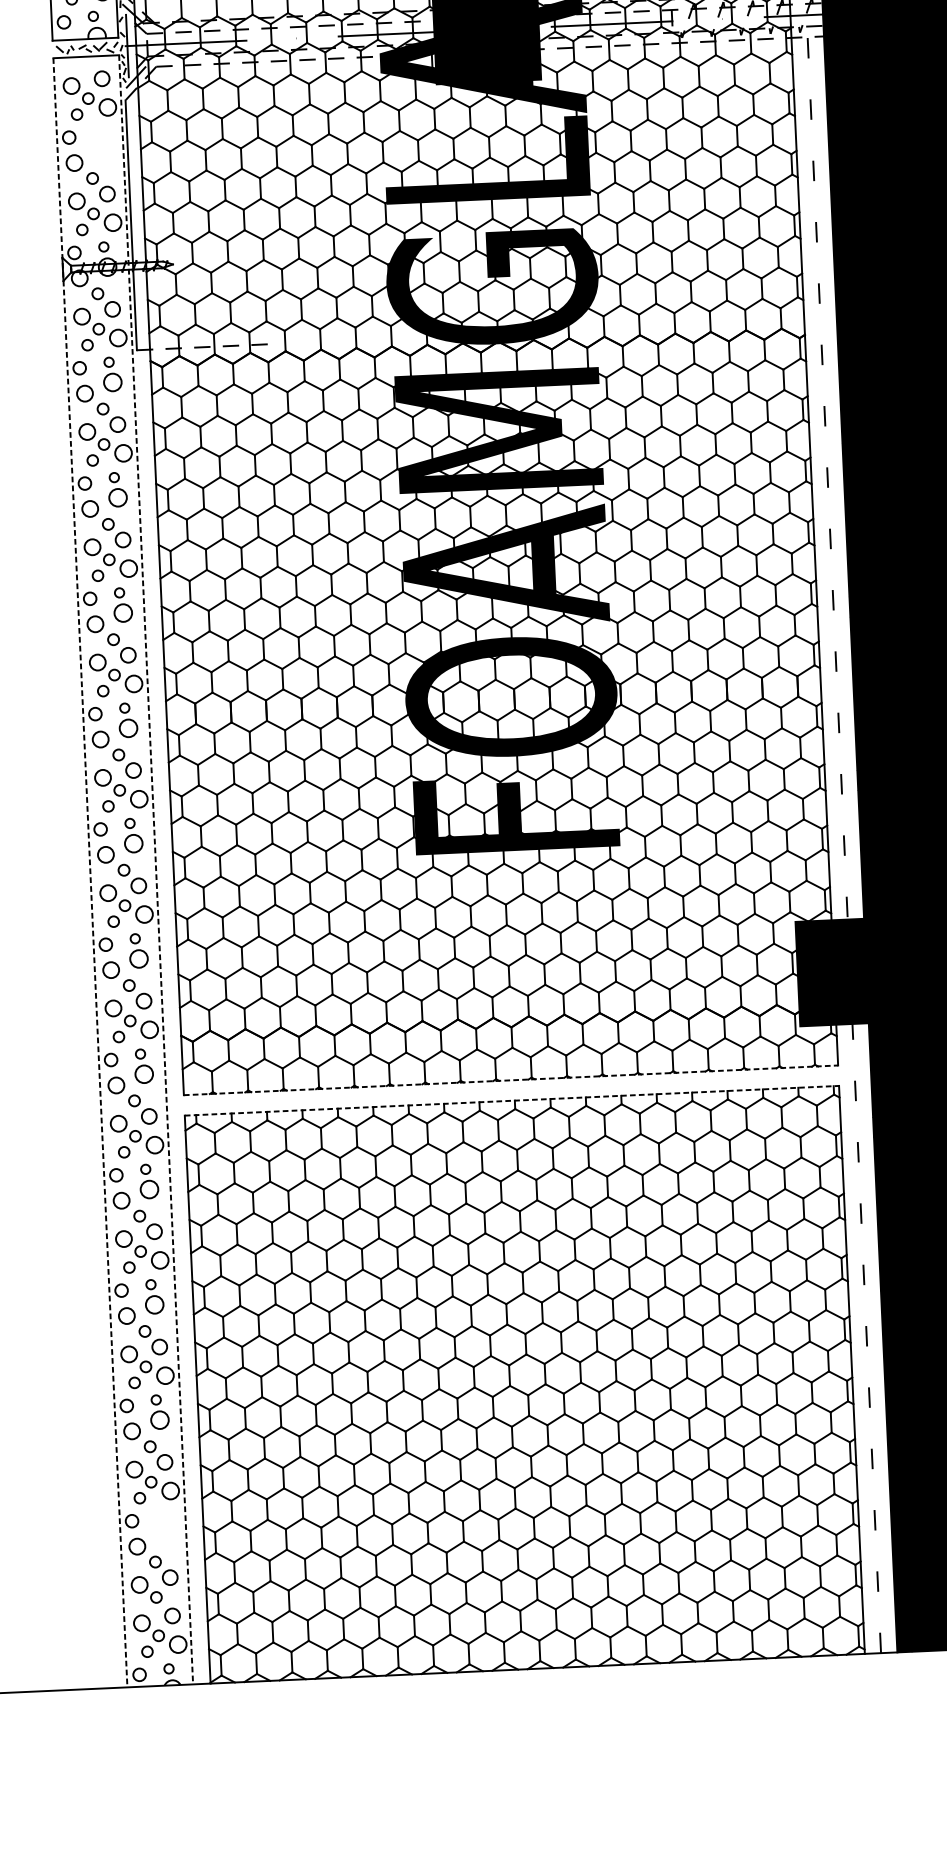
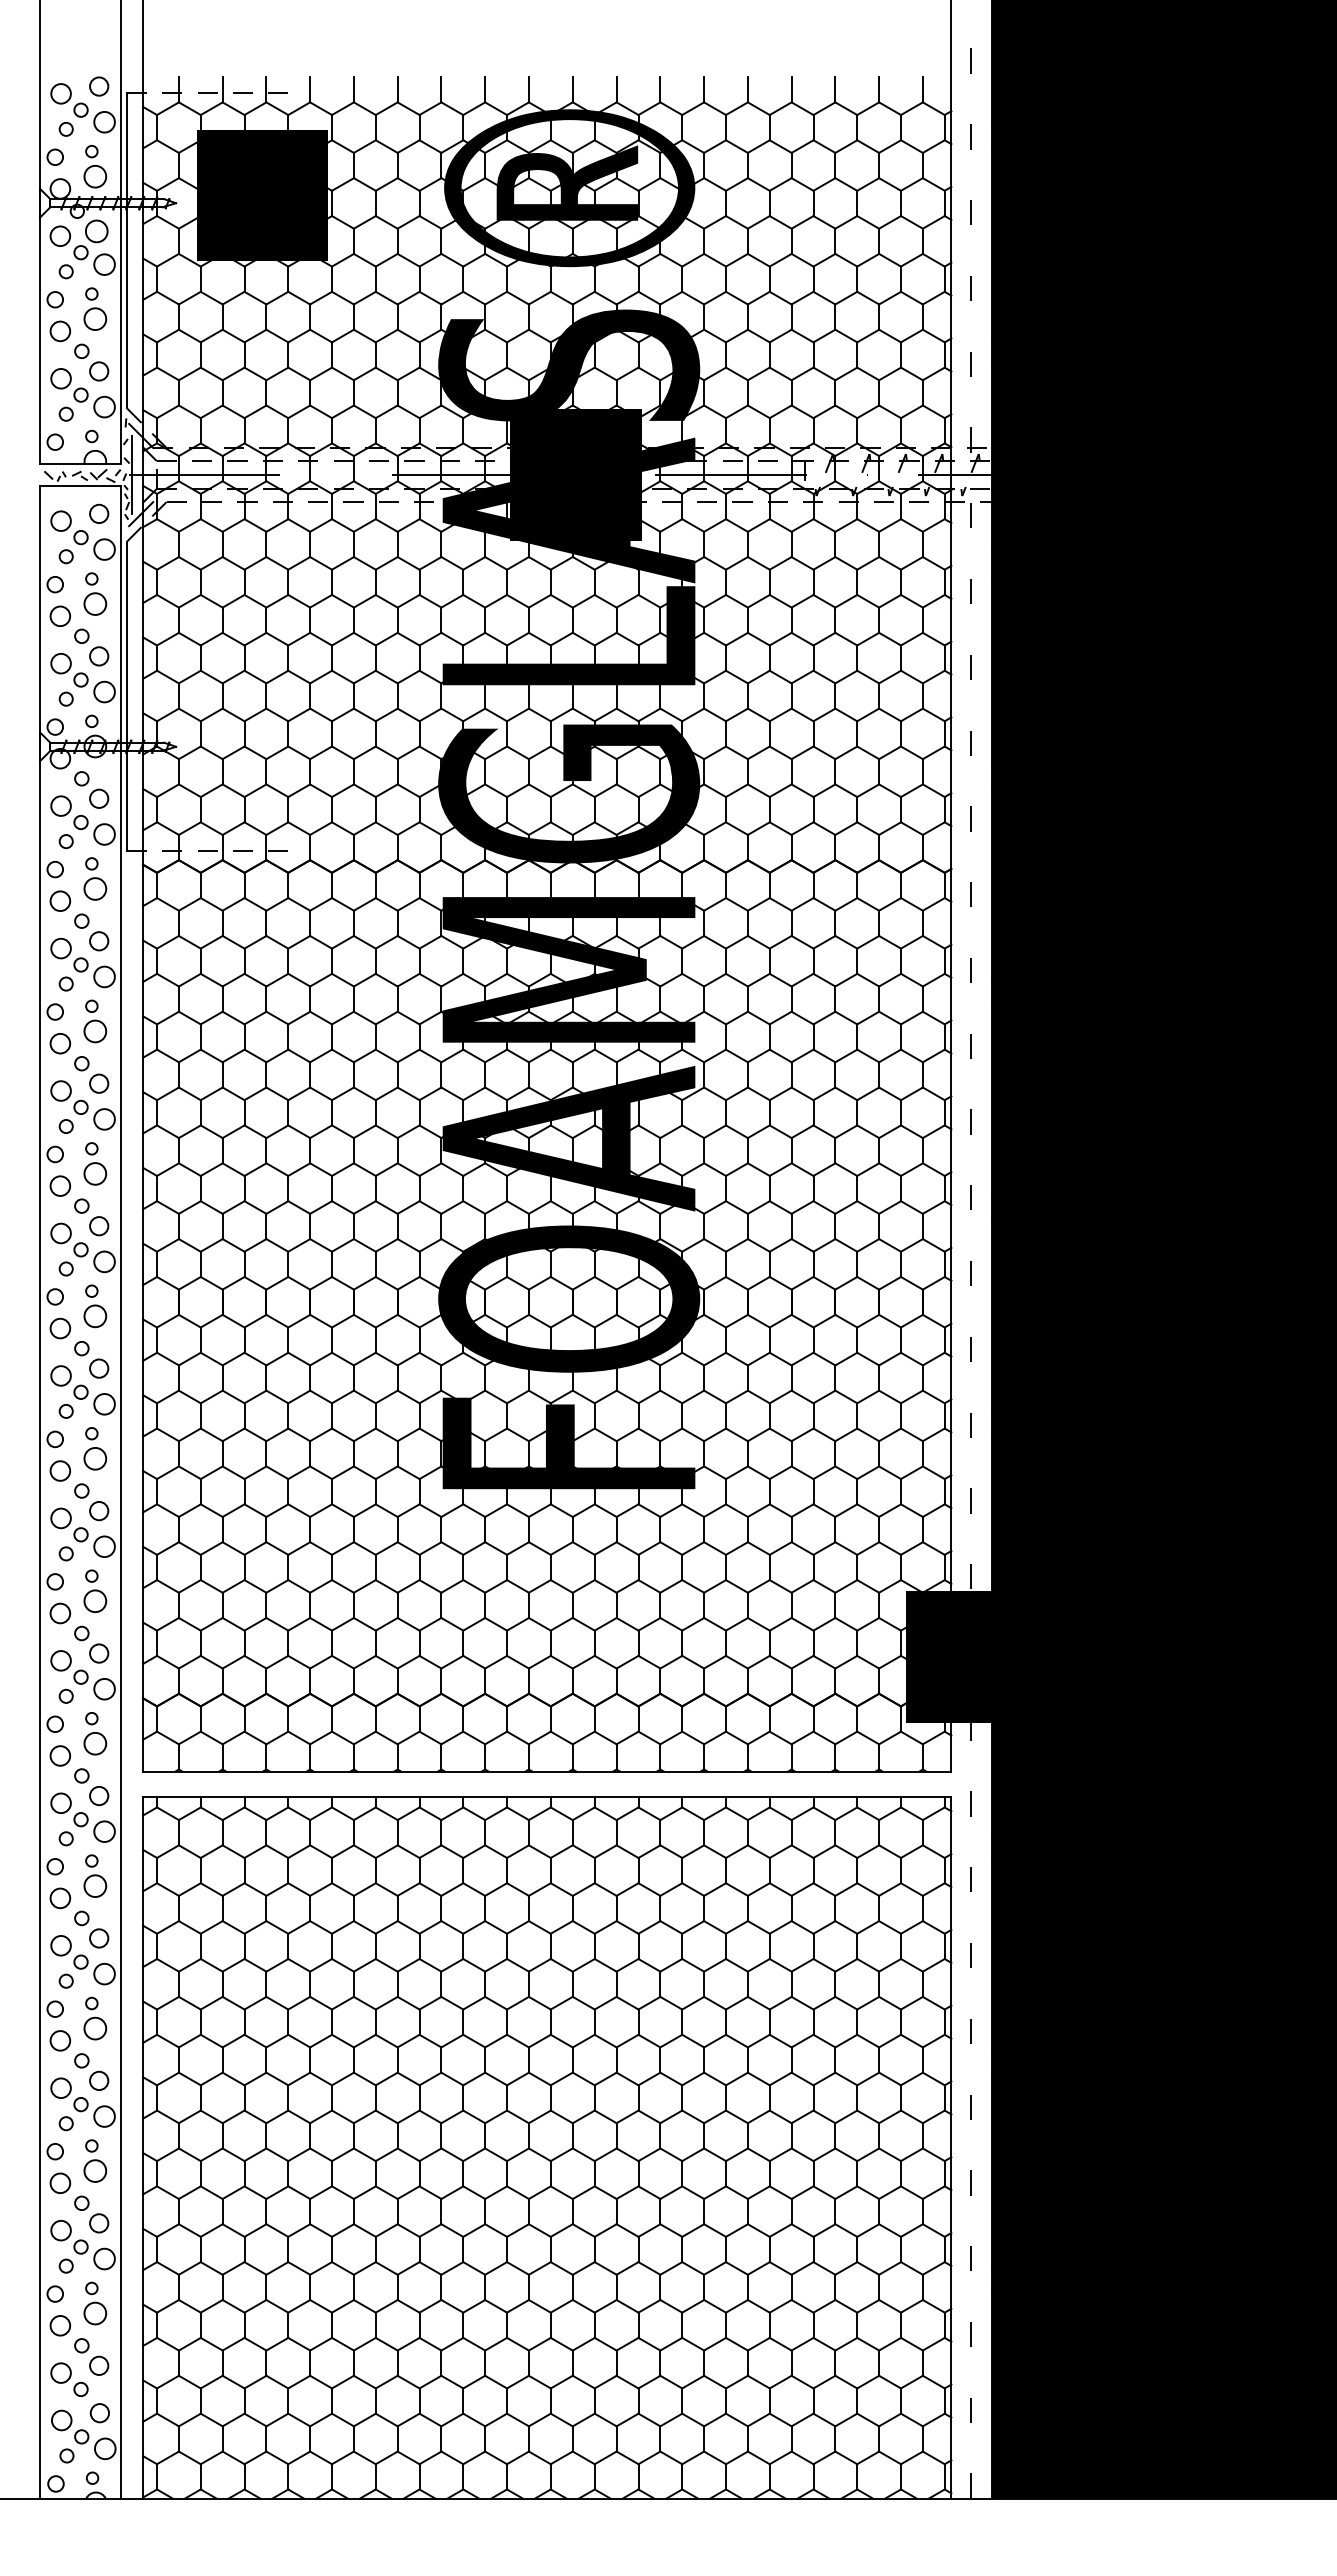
part: (102, 143) -> (95, 593), added
line: (156, 869) -> (121, 1492), dashed -> solid
line: (90, 872) -> (40, 1492), dashed -> solid
line: (511, 1080) -> (547, 1771), dashed -> solid
line: (512, 1101) -> (547, 1797), dashed -> solid
part: (164, 1527) -> (95, 2303), added

